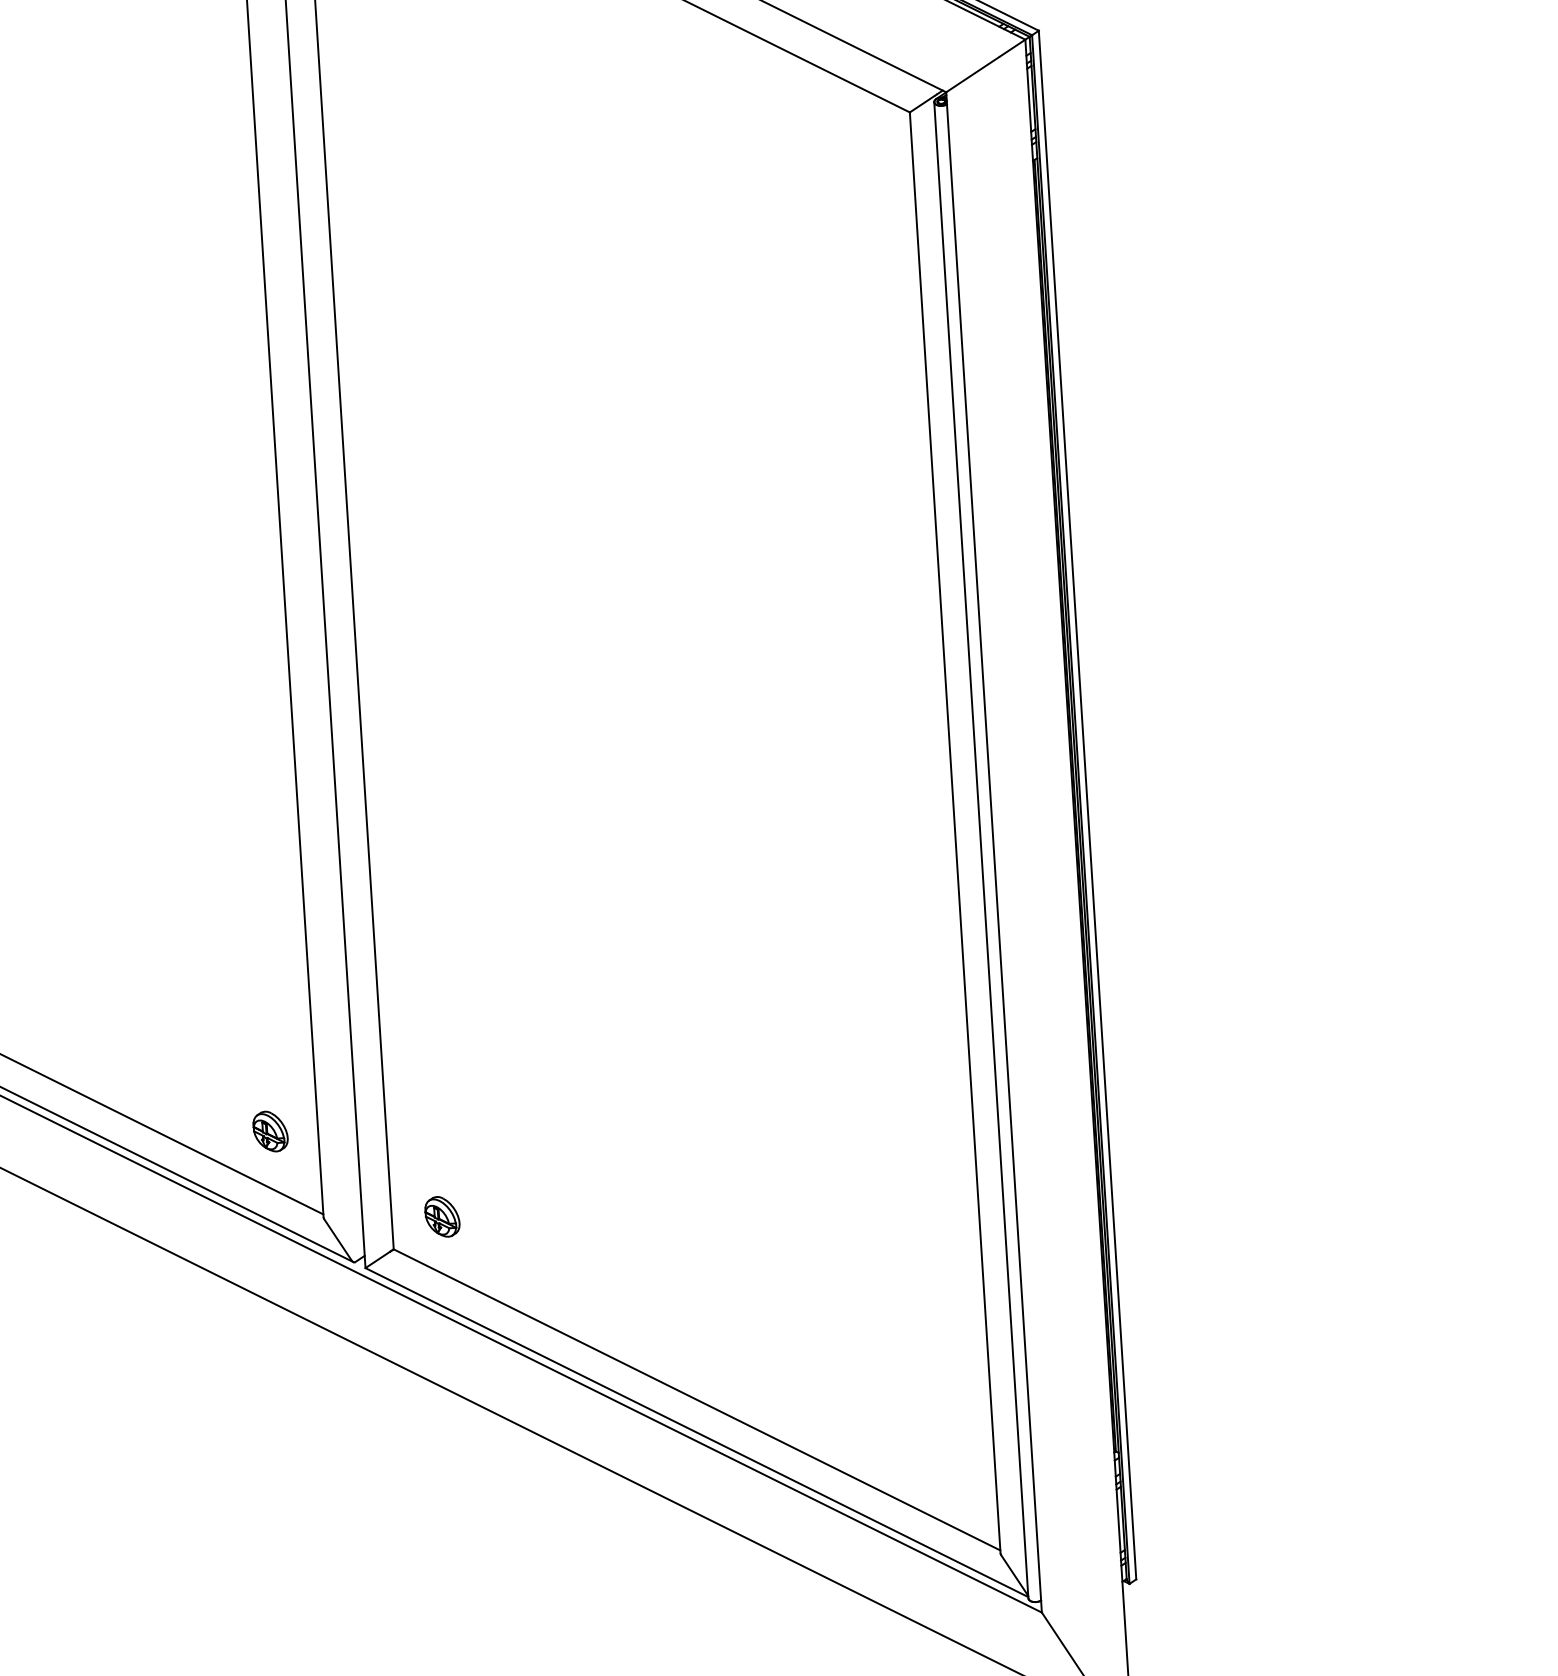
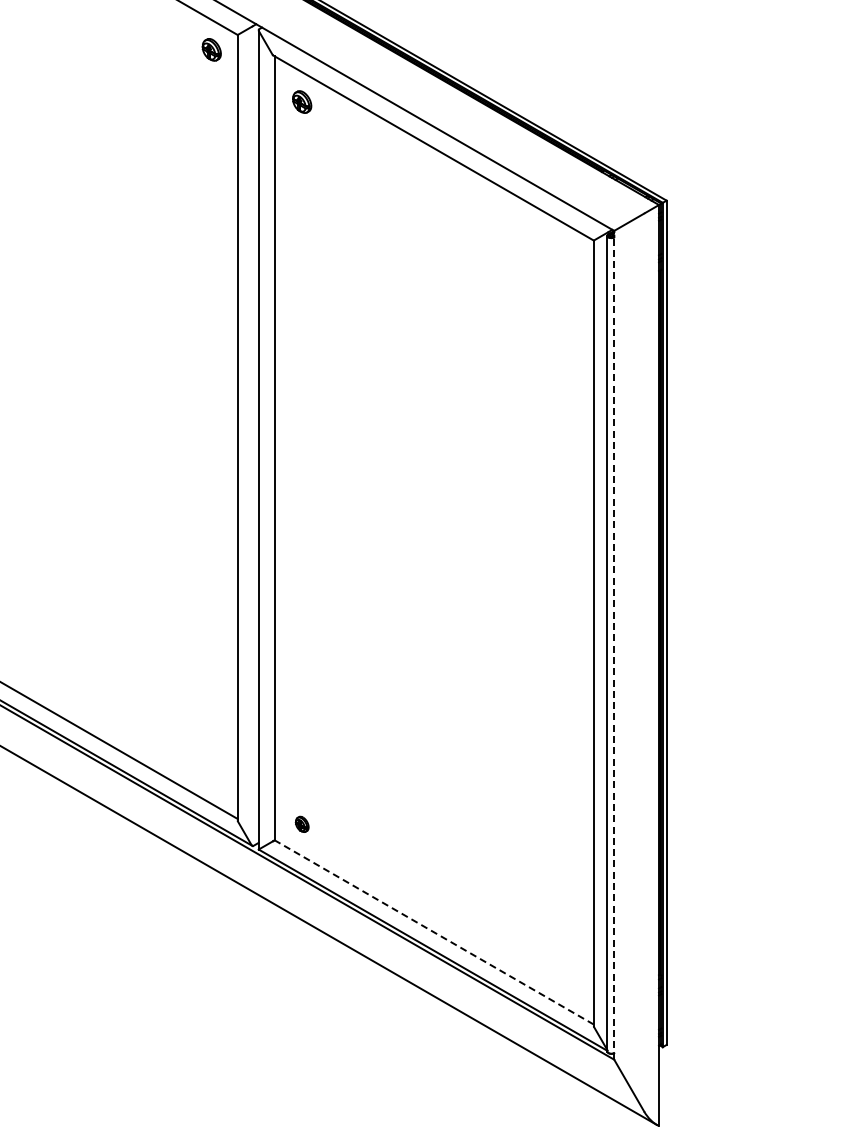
line: (994, 850) -> (614, 644), solid -> dashed
part: (269, 1132) -> (211, 772), removed
part: (442, 1217) -> (302, 824), size x0.7
line: (695, 1400) -> (433, 932), solid -> dashed

